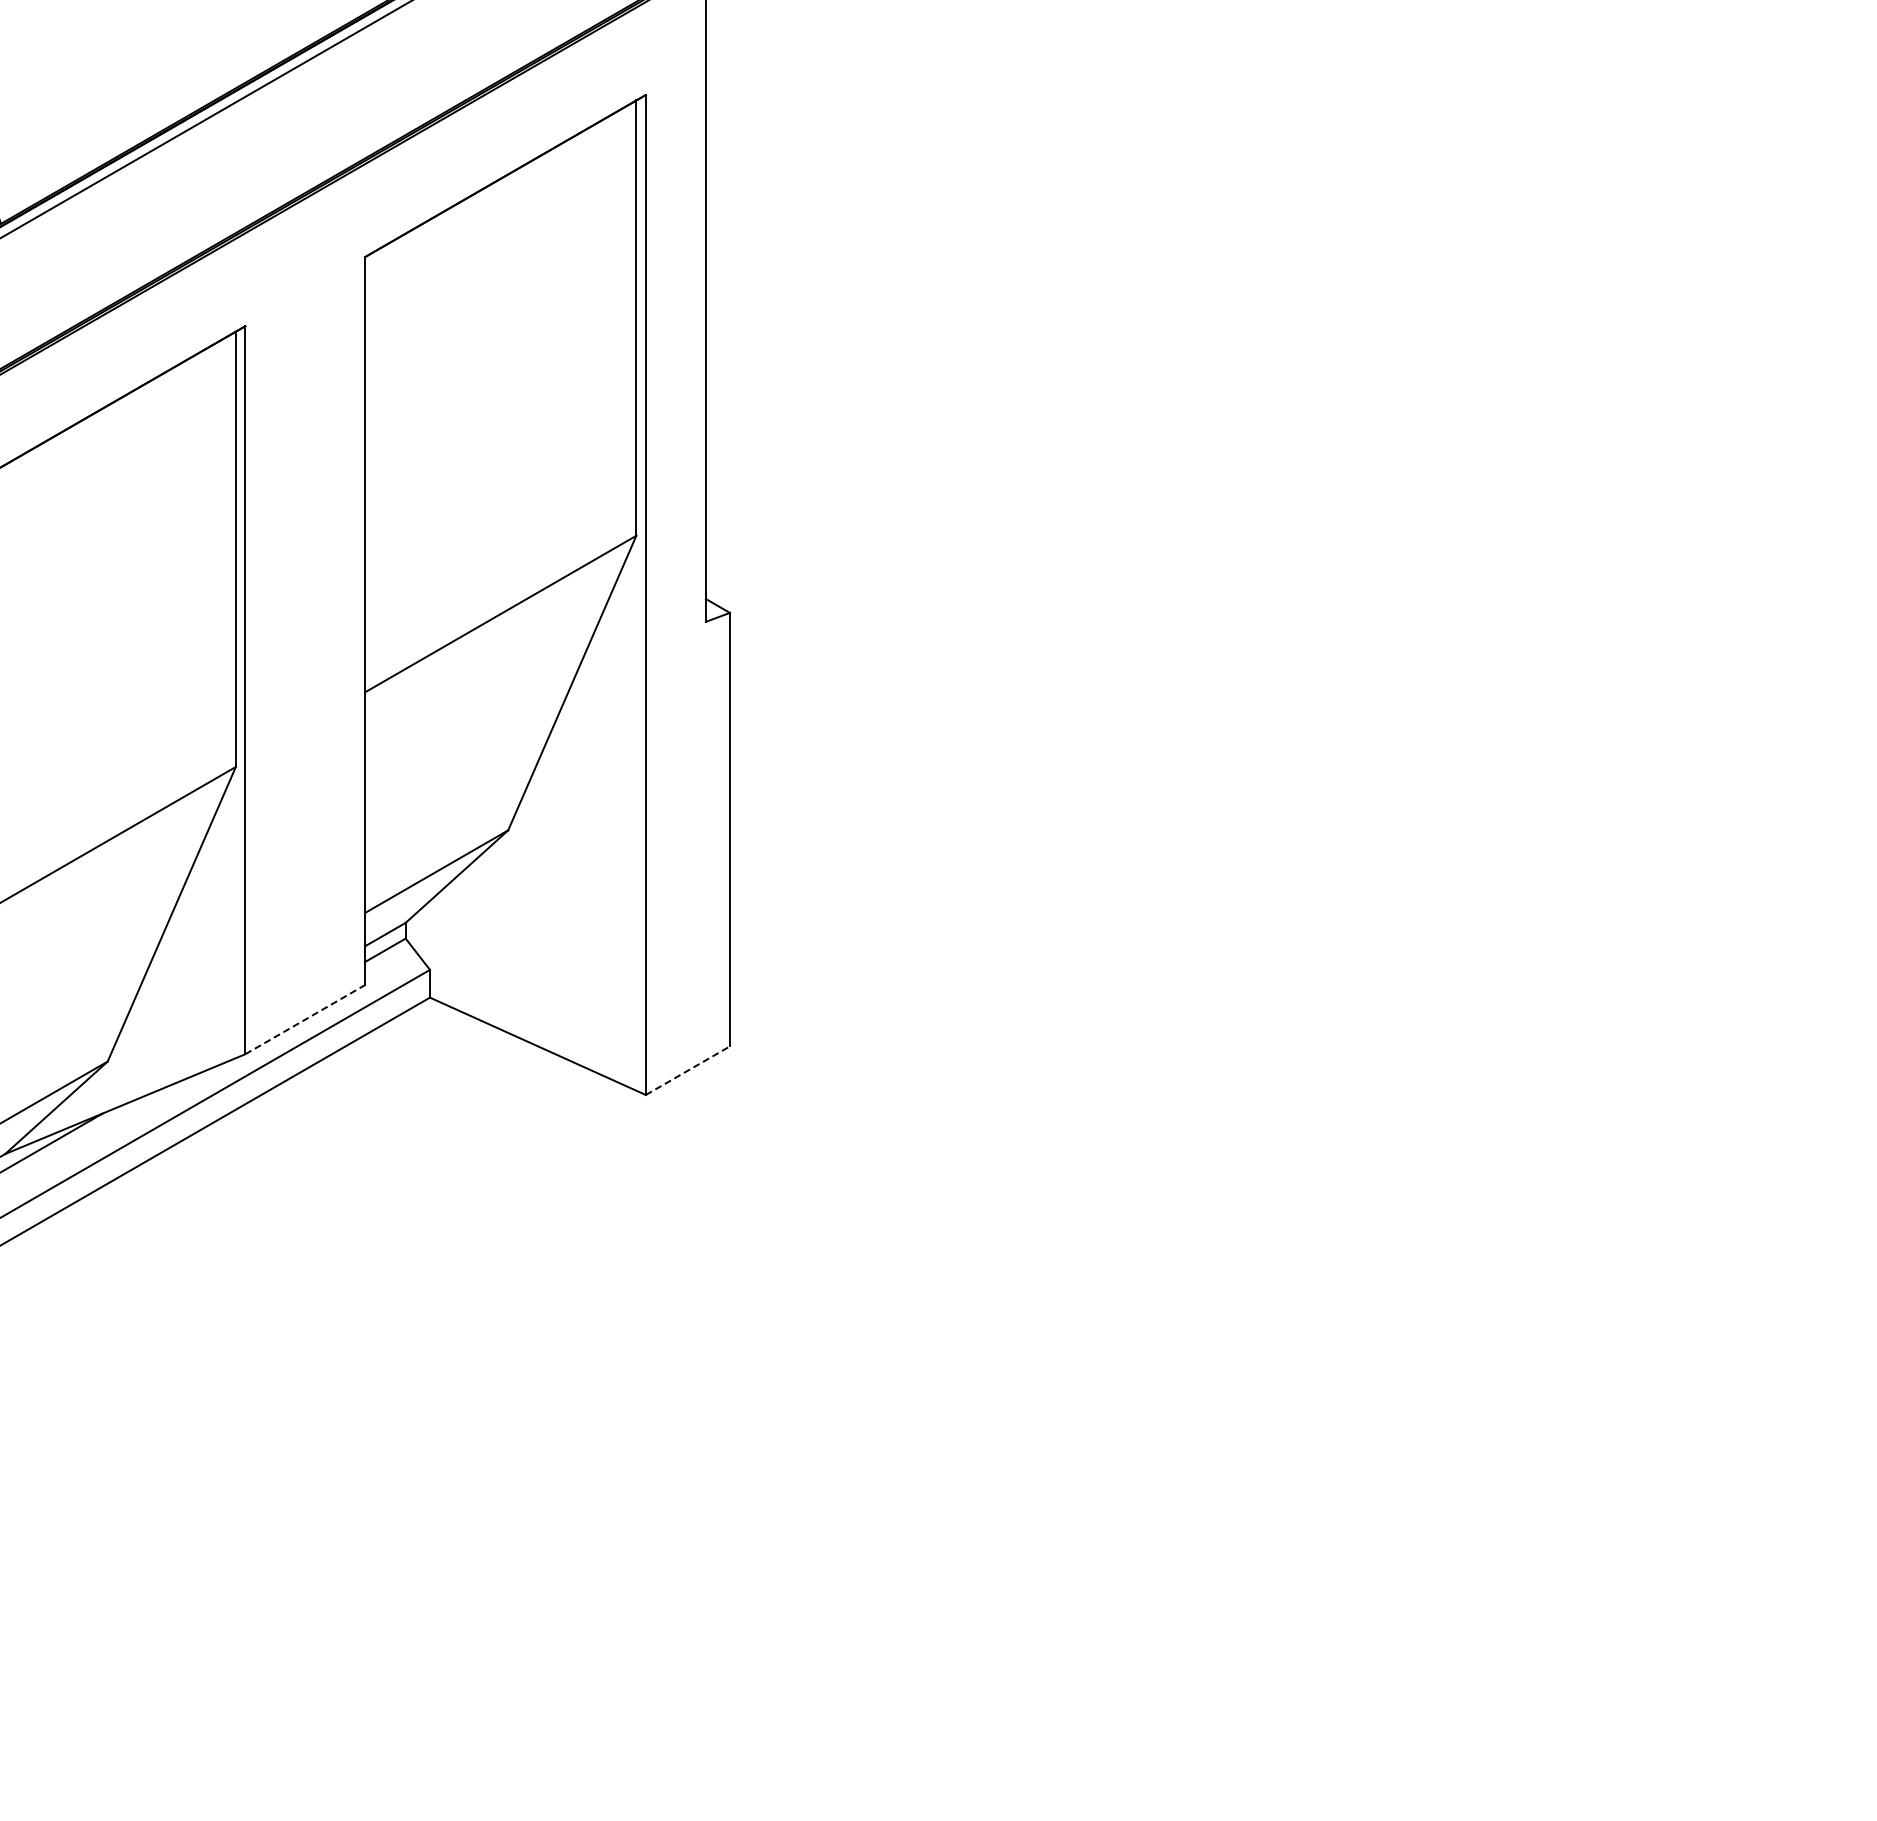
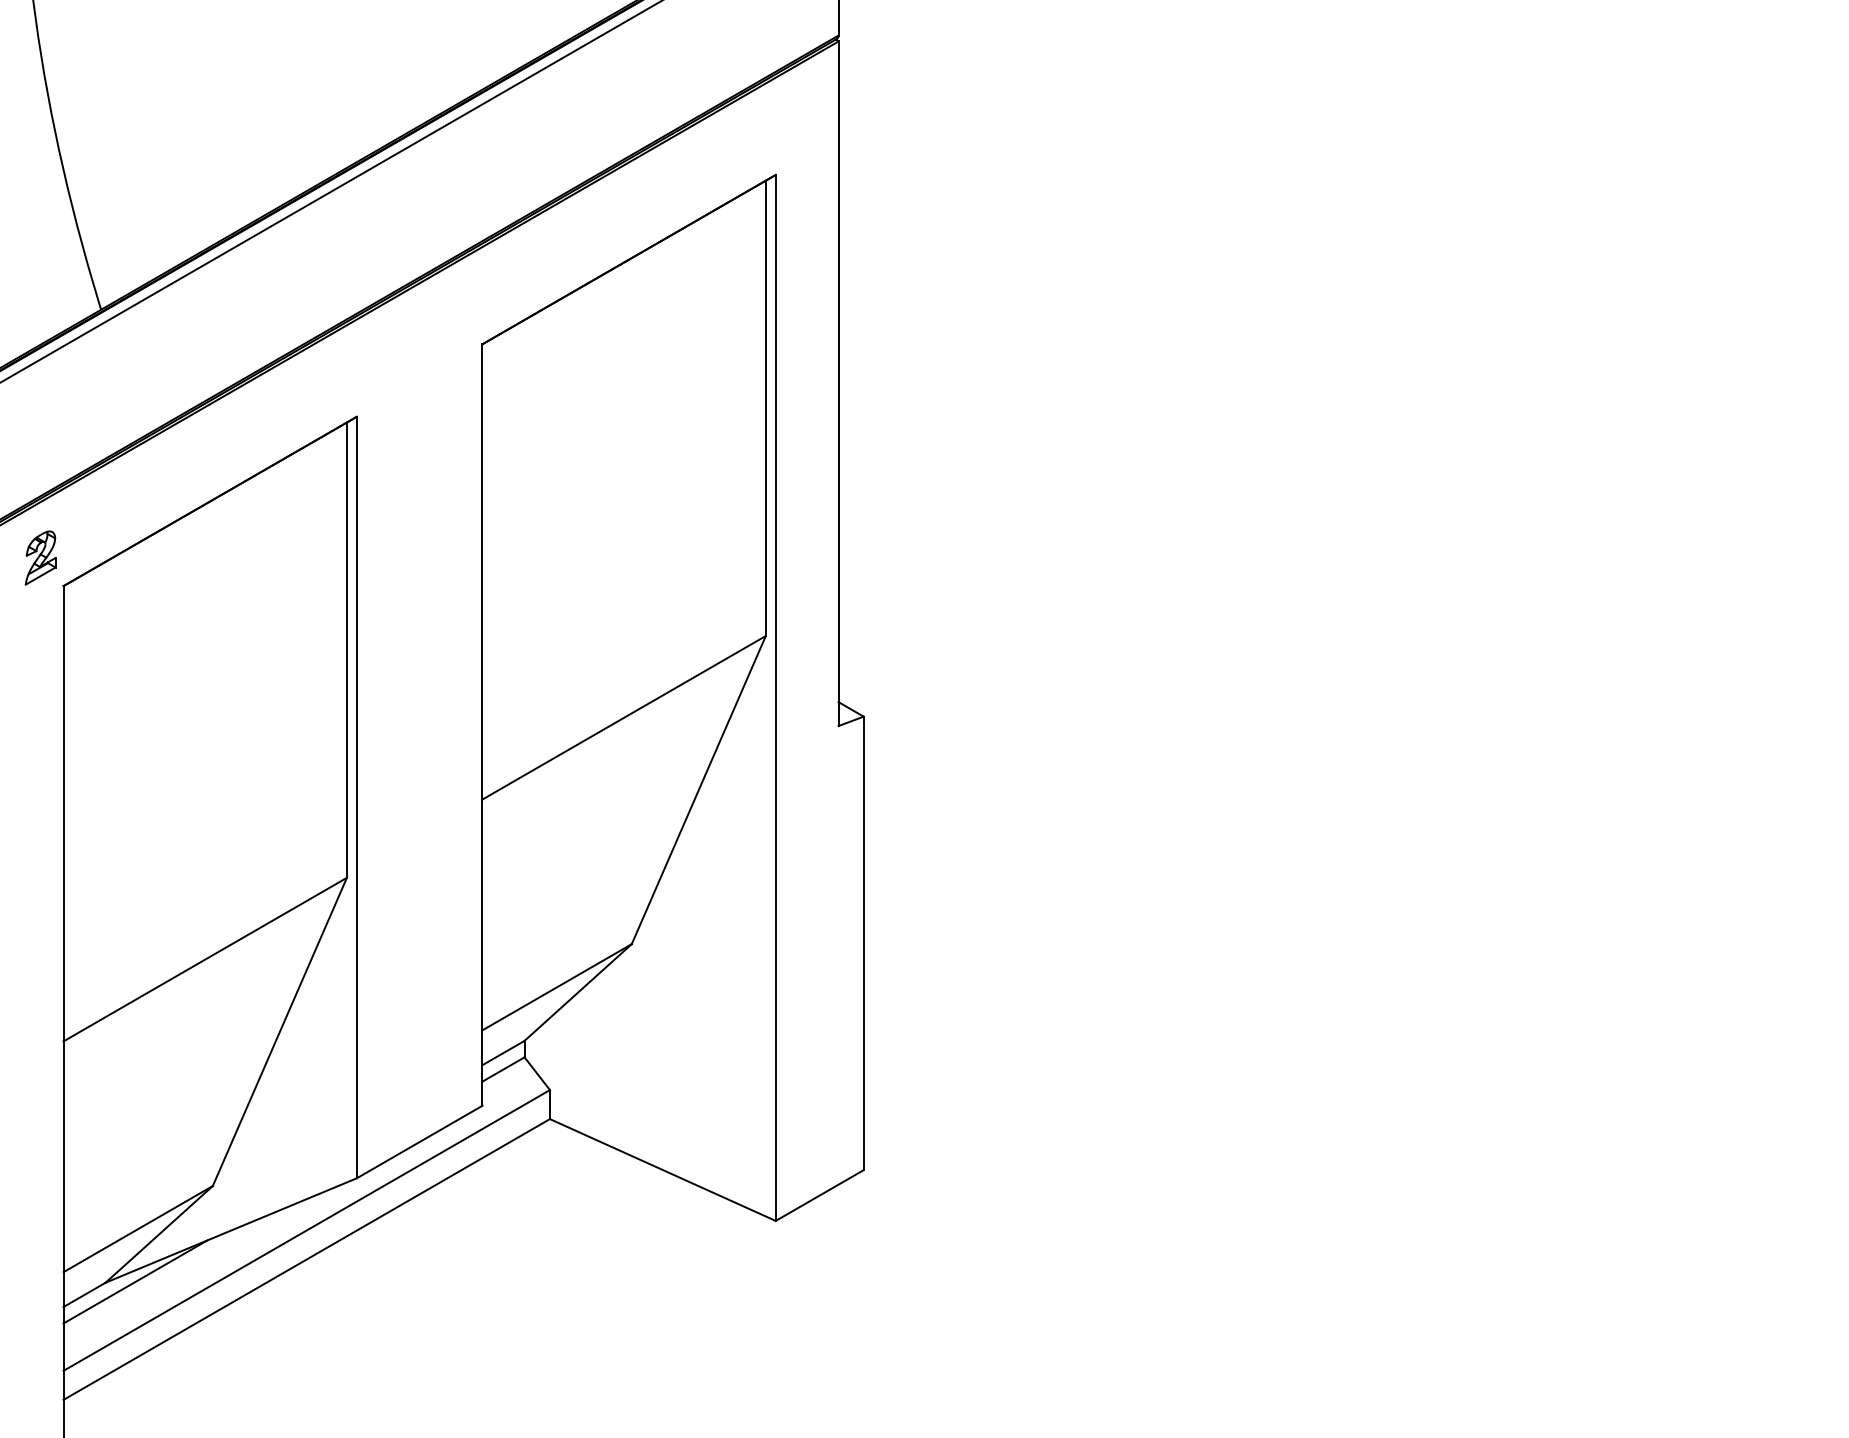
line: (305, 1019) -> (419, 1141), dashed -> solid
line: (687, 1070) -> (819, 1195), dashed -> solid

